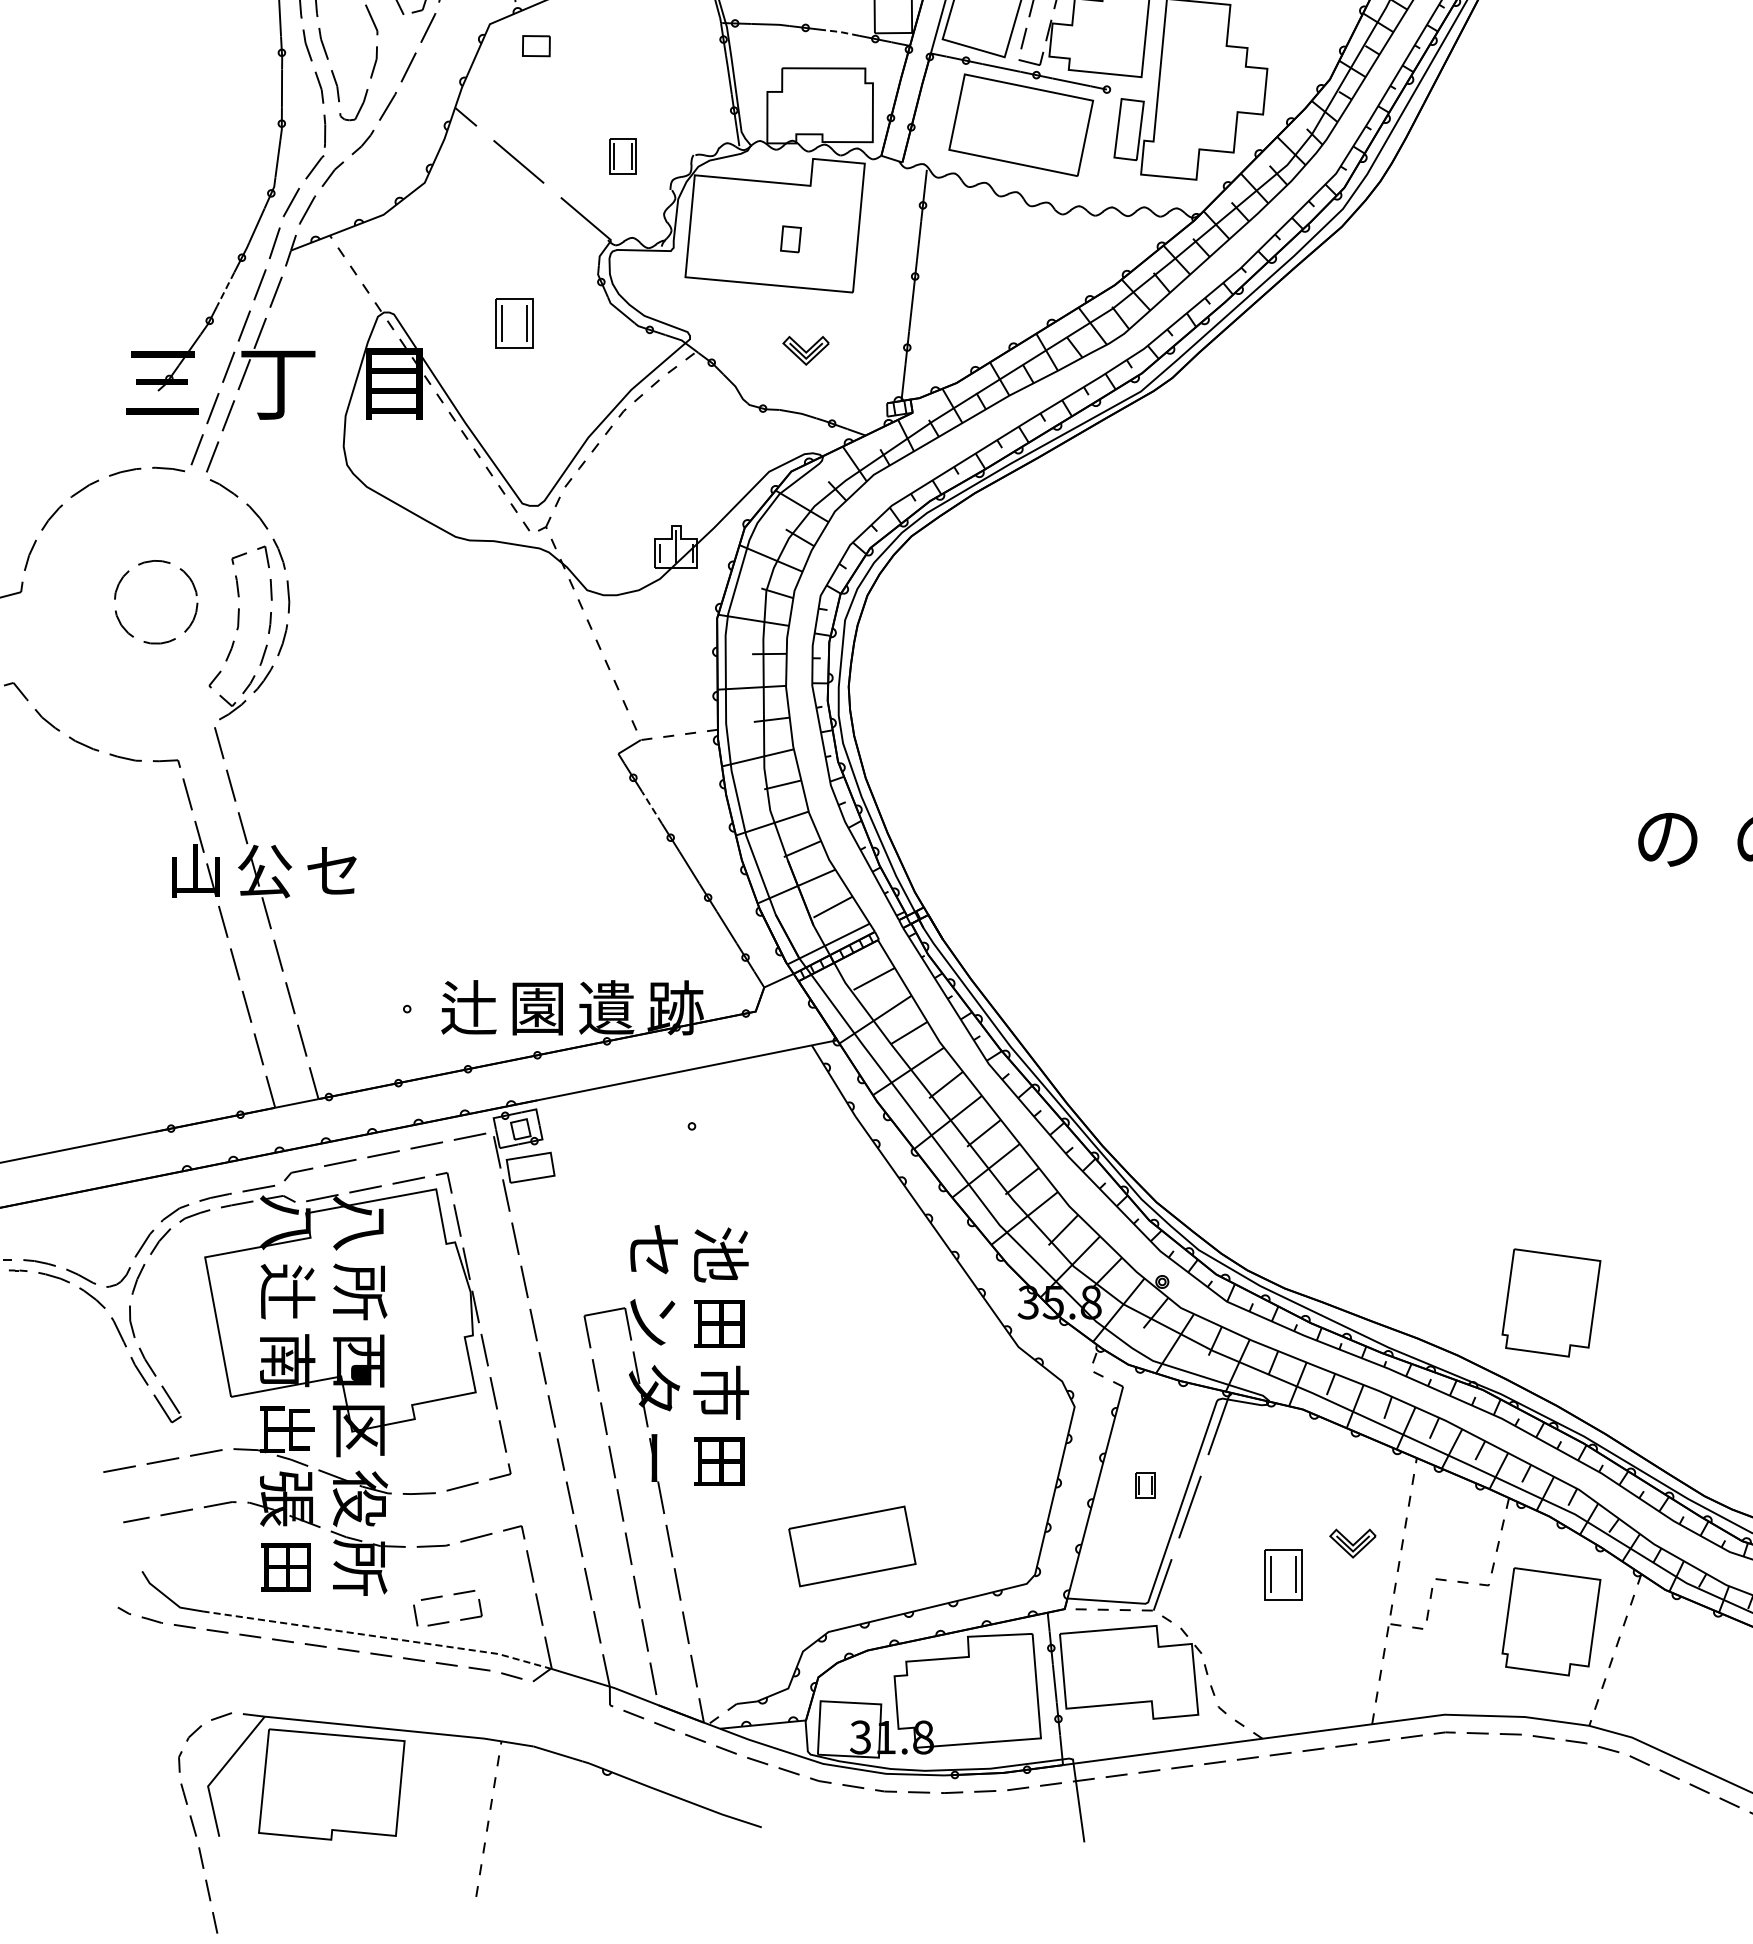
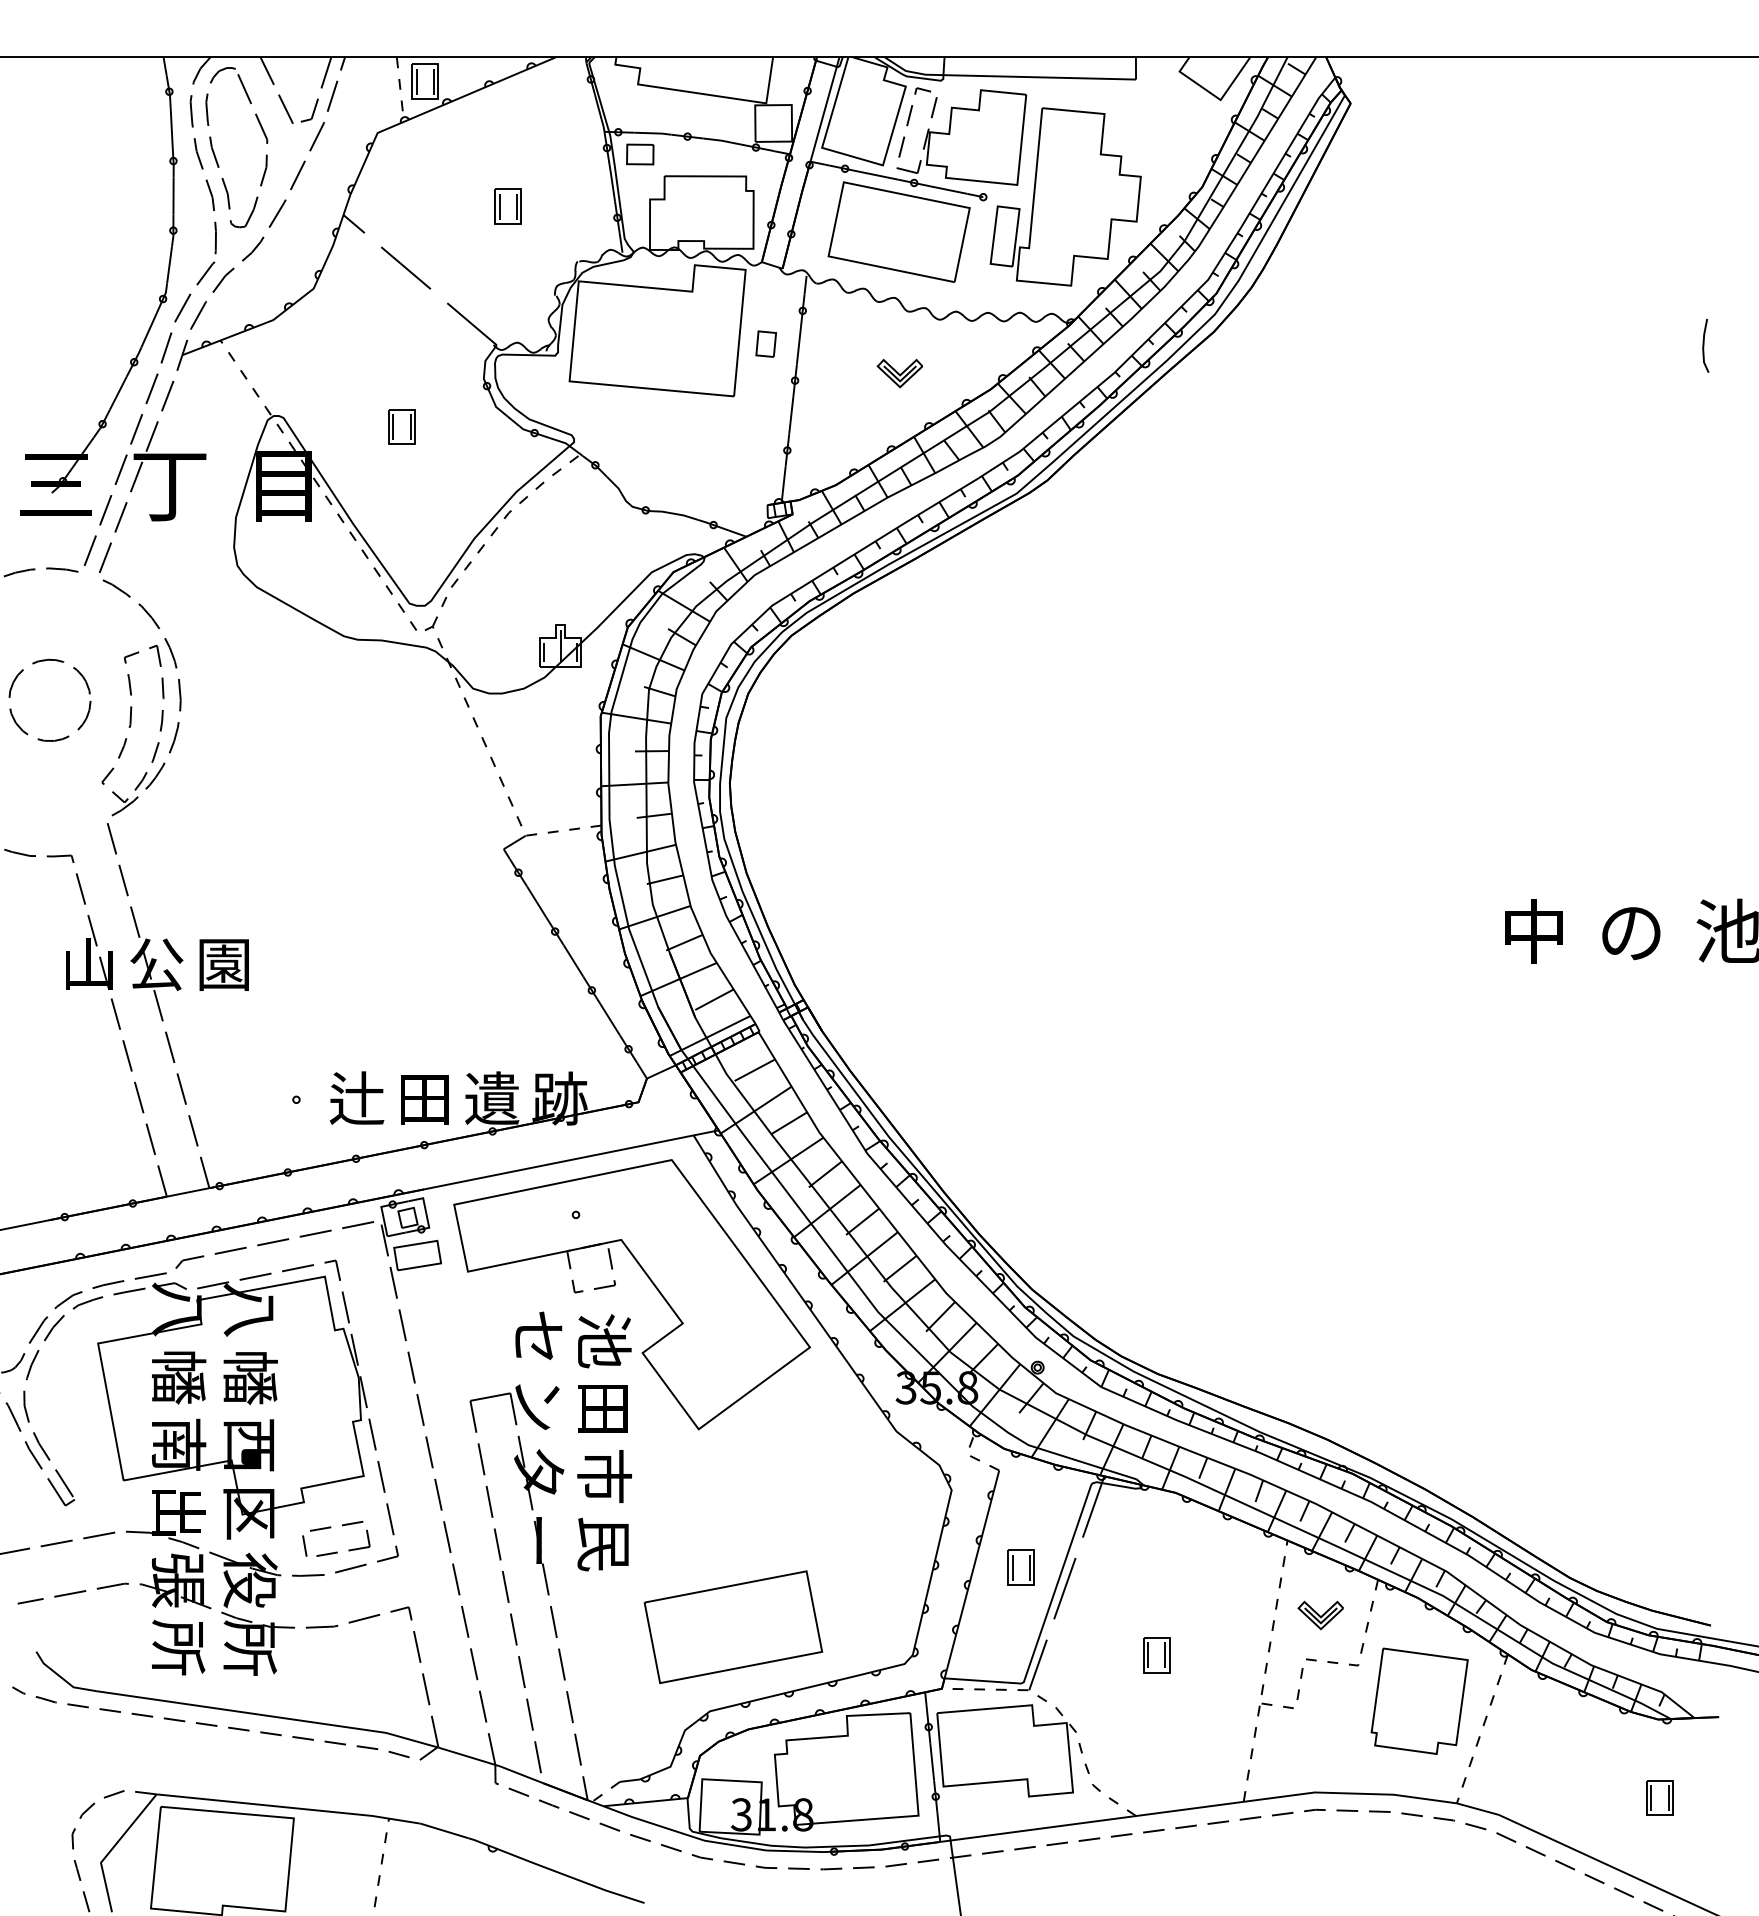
line: (840, 31) -> (721, 140), dashed -> solid
part: (536, 46) -> (640, 154), moved
part: (622, 156) -> (507, 206), moved
part: (790, 238) -> (765, 343), moved
line: (225, 289) -> (118, 393), dashed -> solid
part: (514, 323) -> (401, 426), size x0.71
part: (805, 350) -> (899, 373), moved
line: (651, 807) -> (536, 901), dashed -> solid
text: (1667, 837) -> (1533, 931), の -> 中
text: (332, 871) -> (223, 964), セ -> 園
text: (537, 1008) -> (424, 1099), 園 -> 田
part: (732, 1198) -> (615, 1285), added
text: (288, 1291) -> (179, 1377), 辻 -> 幡
text: (360, 1291) -> (250, 1377), 所 -> 幡
part: (1551, 1302) -> (1419, 1387), removed
text: (718, 1462) -> (602, 1544), 田 -> 民
part: (1144, 1485) -> (1020, 1567), size x1.43
part: (1352, 1543) -> (1320, 1615), moved
part: (852, 1546) -> (733, 1627), size x1.43
text: (287, 1567) -> (178, 1647), 田 -> 所
part: (1283, 1575) -> (1156, 1655), size x0.71
part: (441, 1597) -> (330, 1528), moved
line: (379, 1637) -> (269, 1716), dashed -> solid

